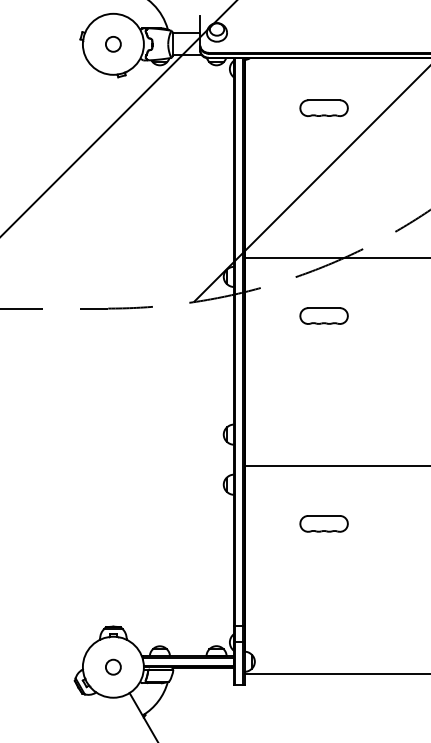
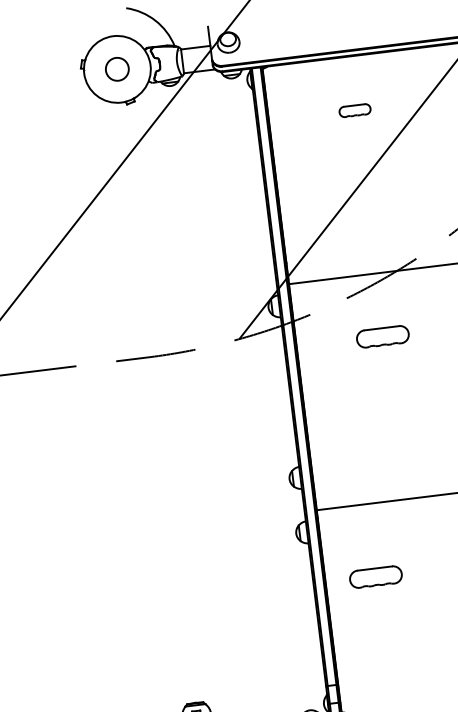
circle: (113, 44) -> (117, 69), size x1.4
part: (323, 107) -> (354, 110), size x0.6
part: (323, 523) -> (375, 576), moved

